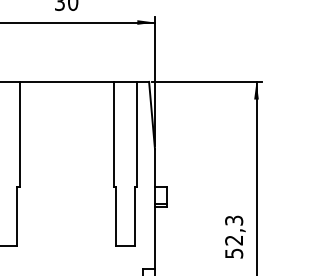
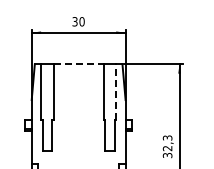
line: (68, 82) -> (79, 64), solid -> dashed
line: (137, 135) -> (116, 92), solid -> dashed
text: (231, 253) -> (166, 155), 52,3 -> 32,3

